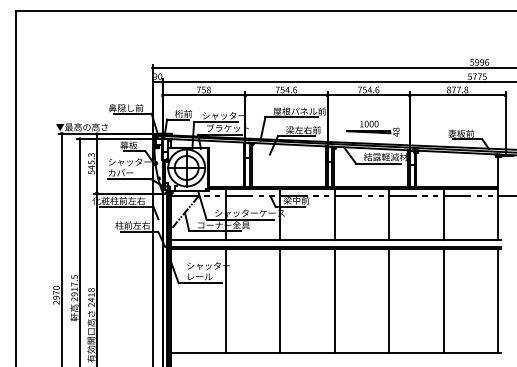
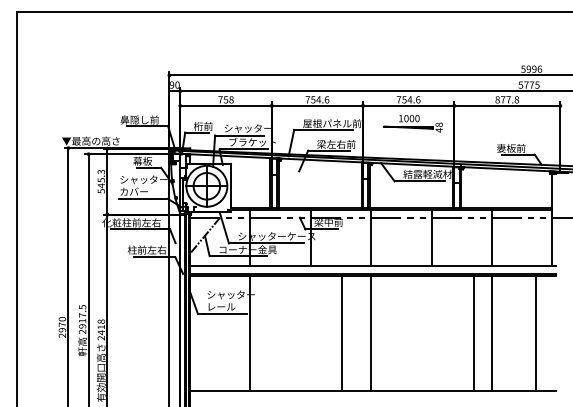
part: (372, 128) -> (412, 123), moved
line: (280, 300) -> (341, 333), moved
line: (389, 300) -> (473, 333), moved
line: (498, 300) -> (536, 333), moved

